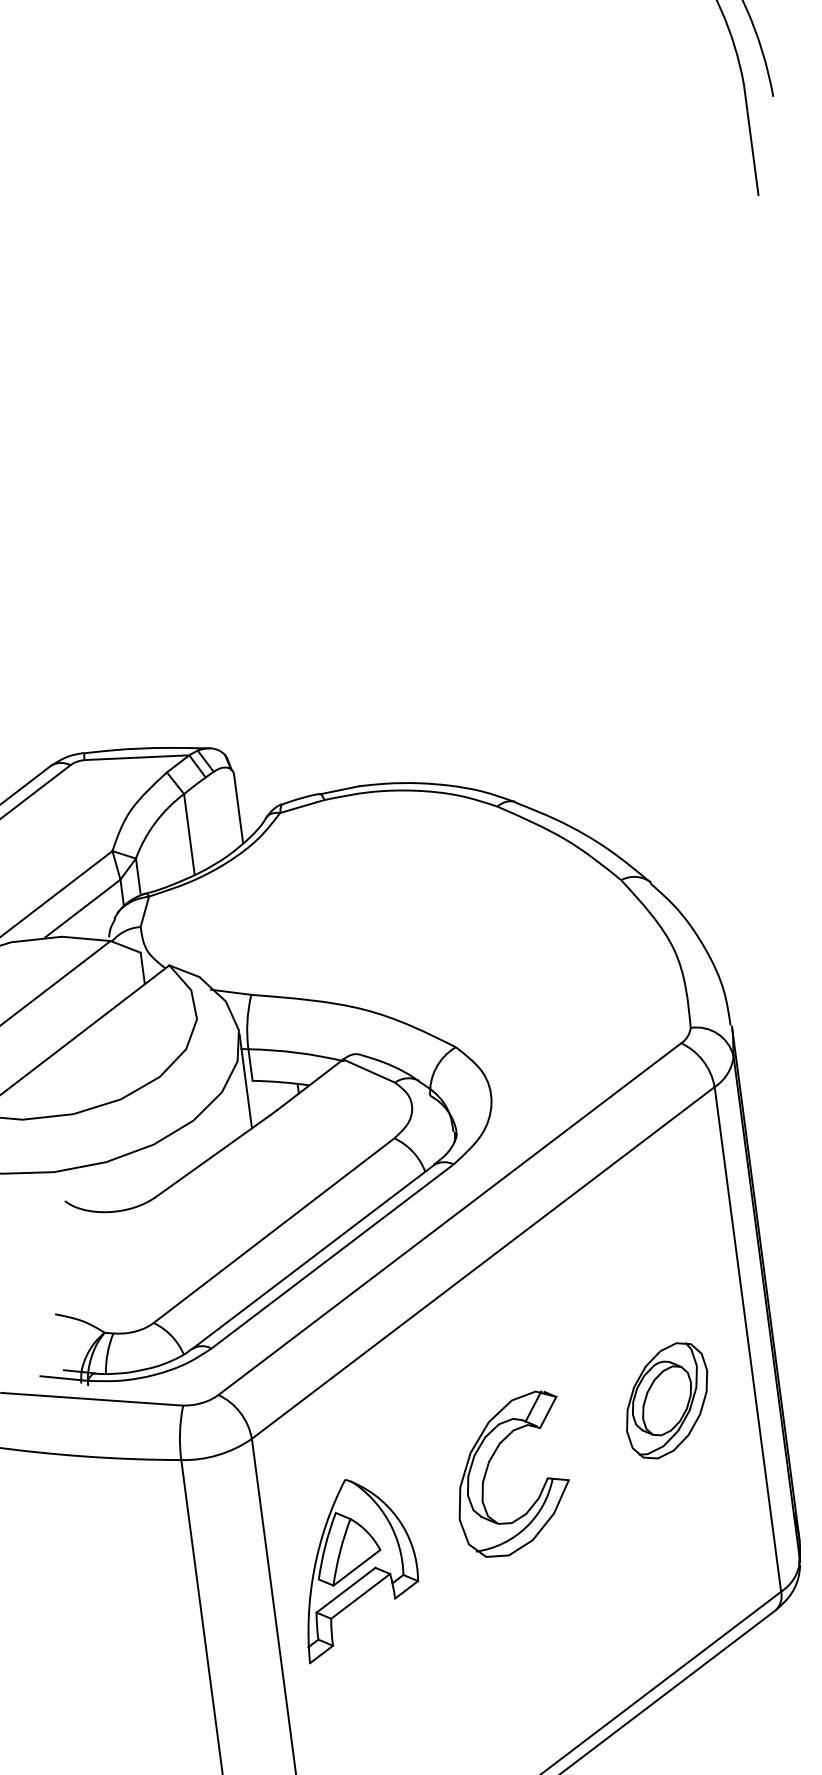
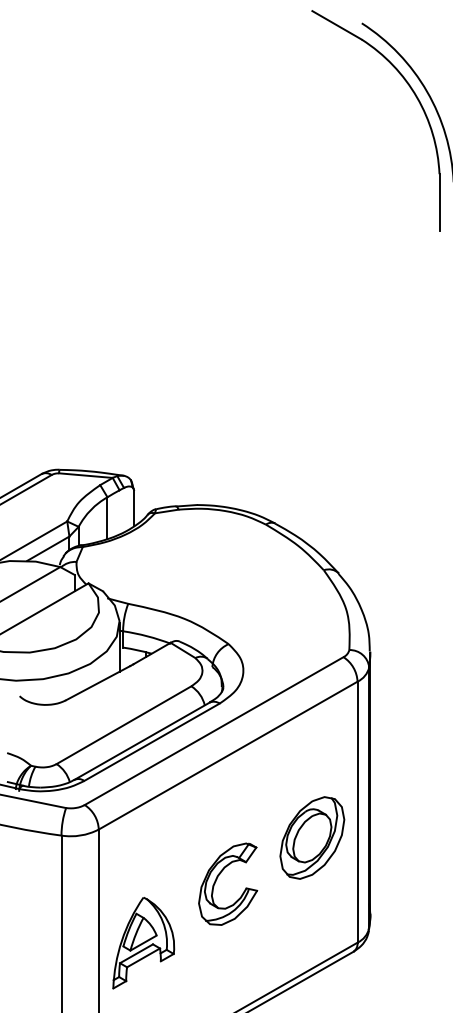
part: (667, 1399) -> (312, 837), size x1.43
part: (490, 1464) -> (218, 877), moved
part: (356, 1568) -> (143, 943), moved

